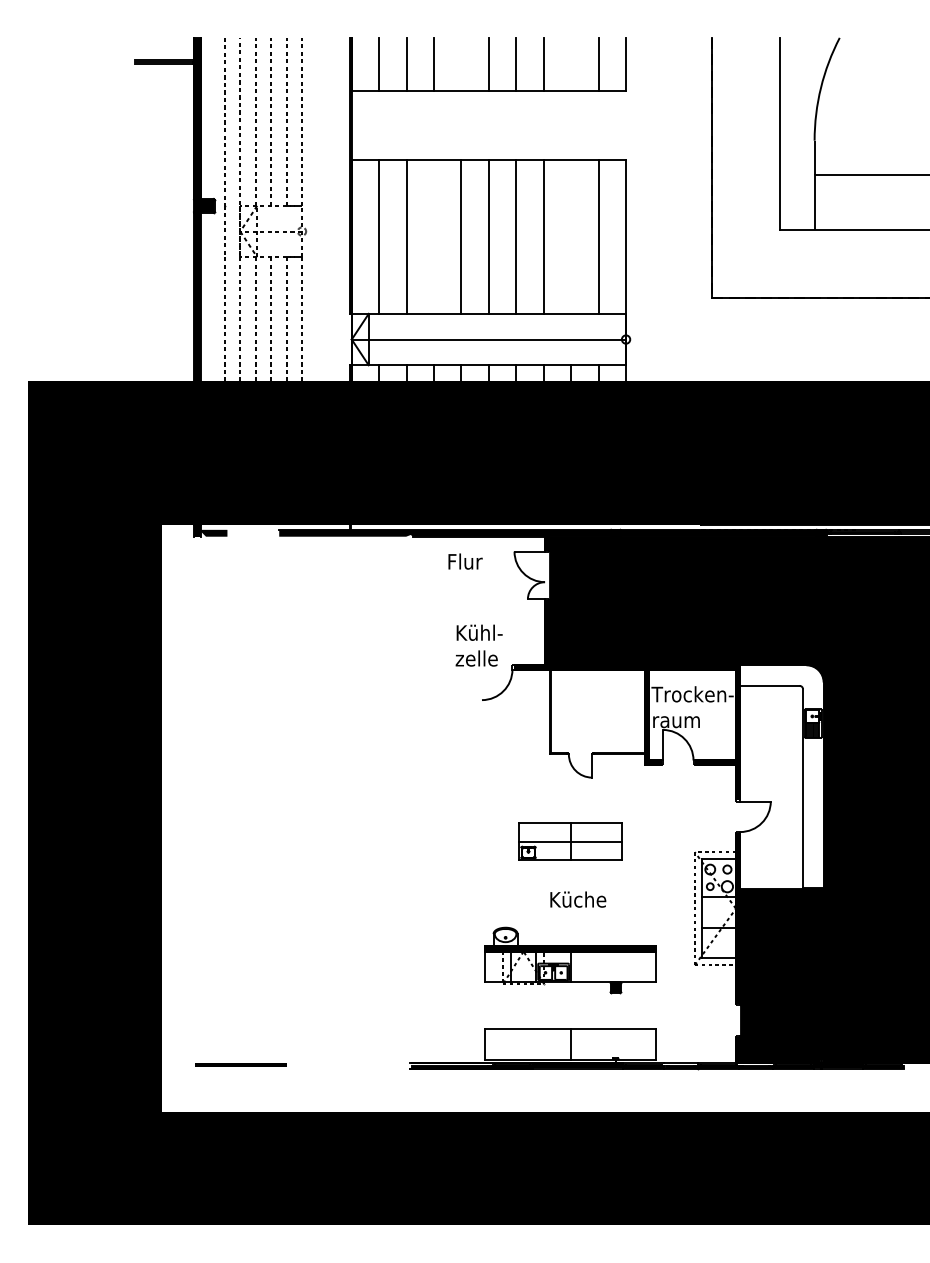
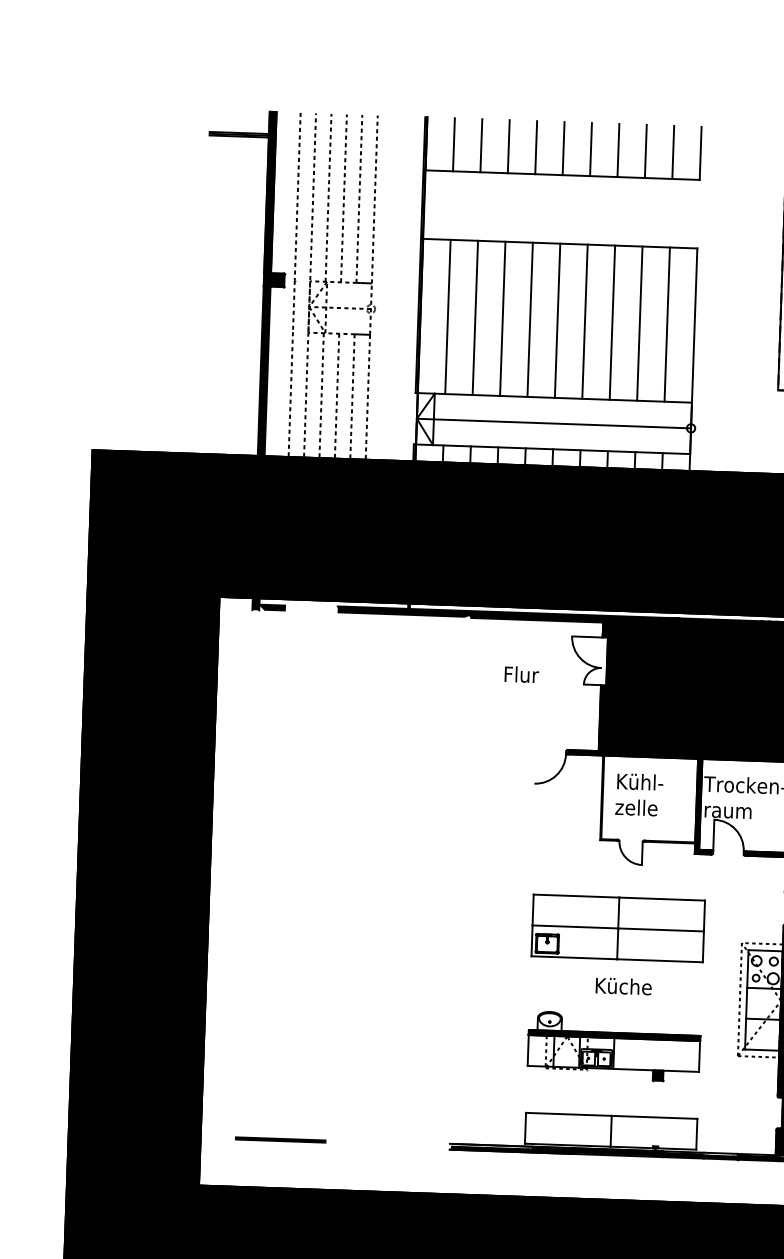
line: (461, 63) -> (536, 146), added
line: (571, 63) -> (646, 150), added
line: (434, 236) -> (503, 318), added
line: (571, 236) -> (640, 323), added
text: (465, 561) -> (521, 674), moved
text: (478, 645) -> (638, 794), moved
part: (570, 841) -> (618, 928), size x1.67

